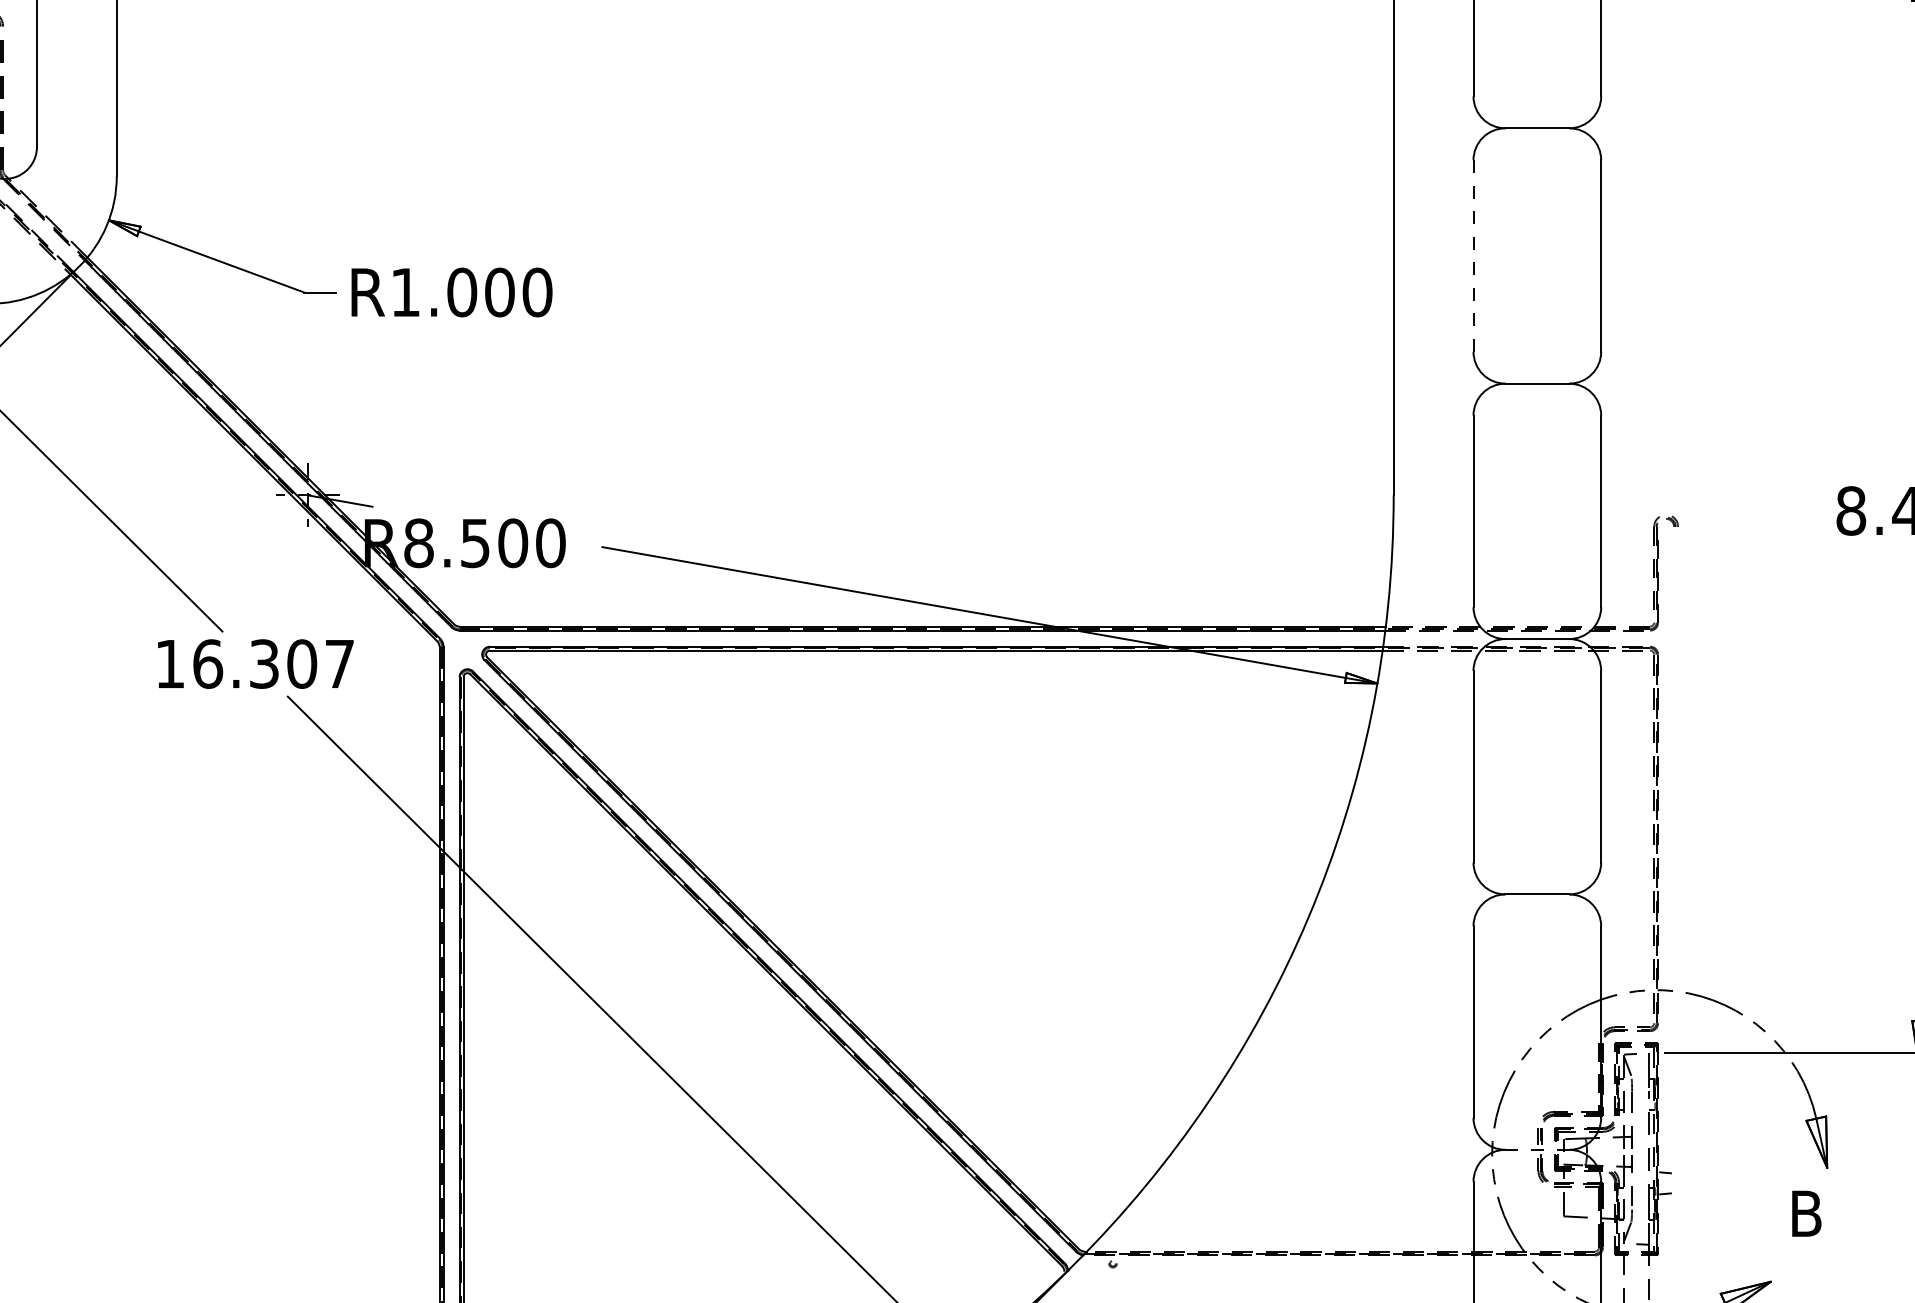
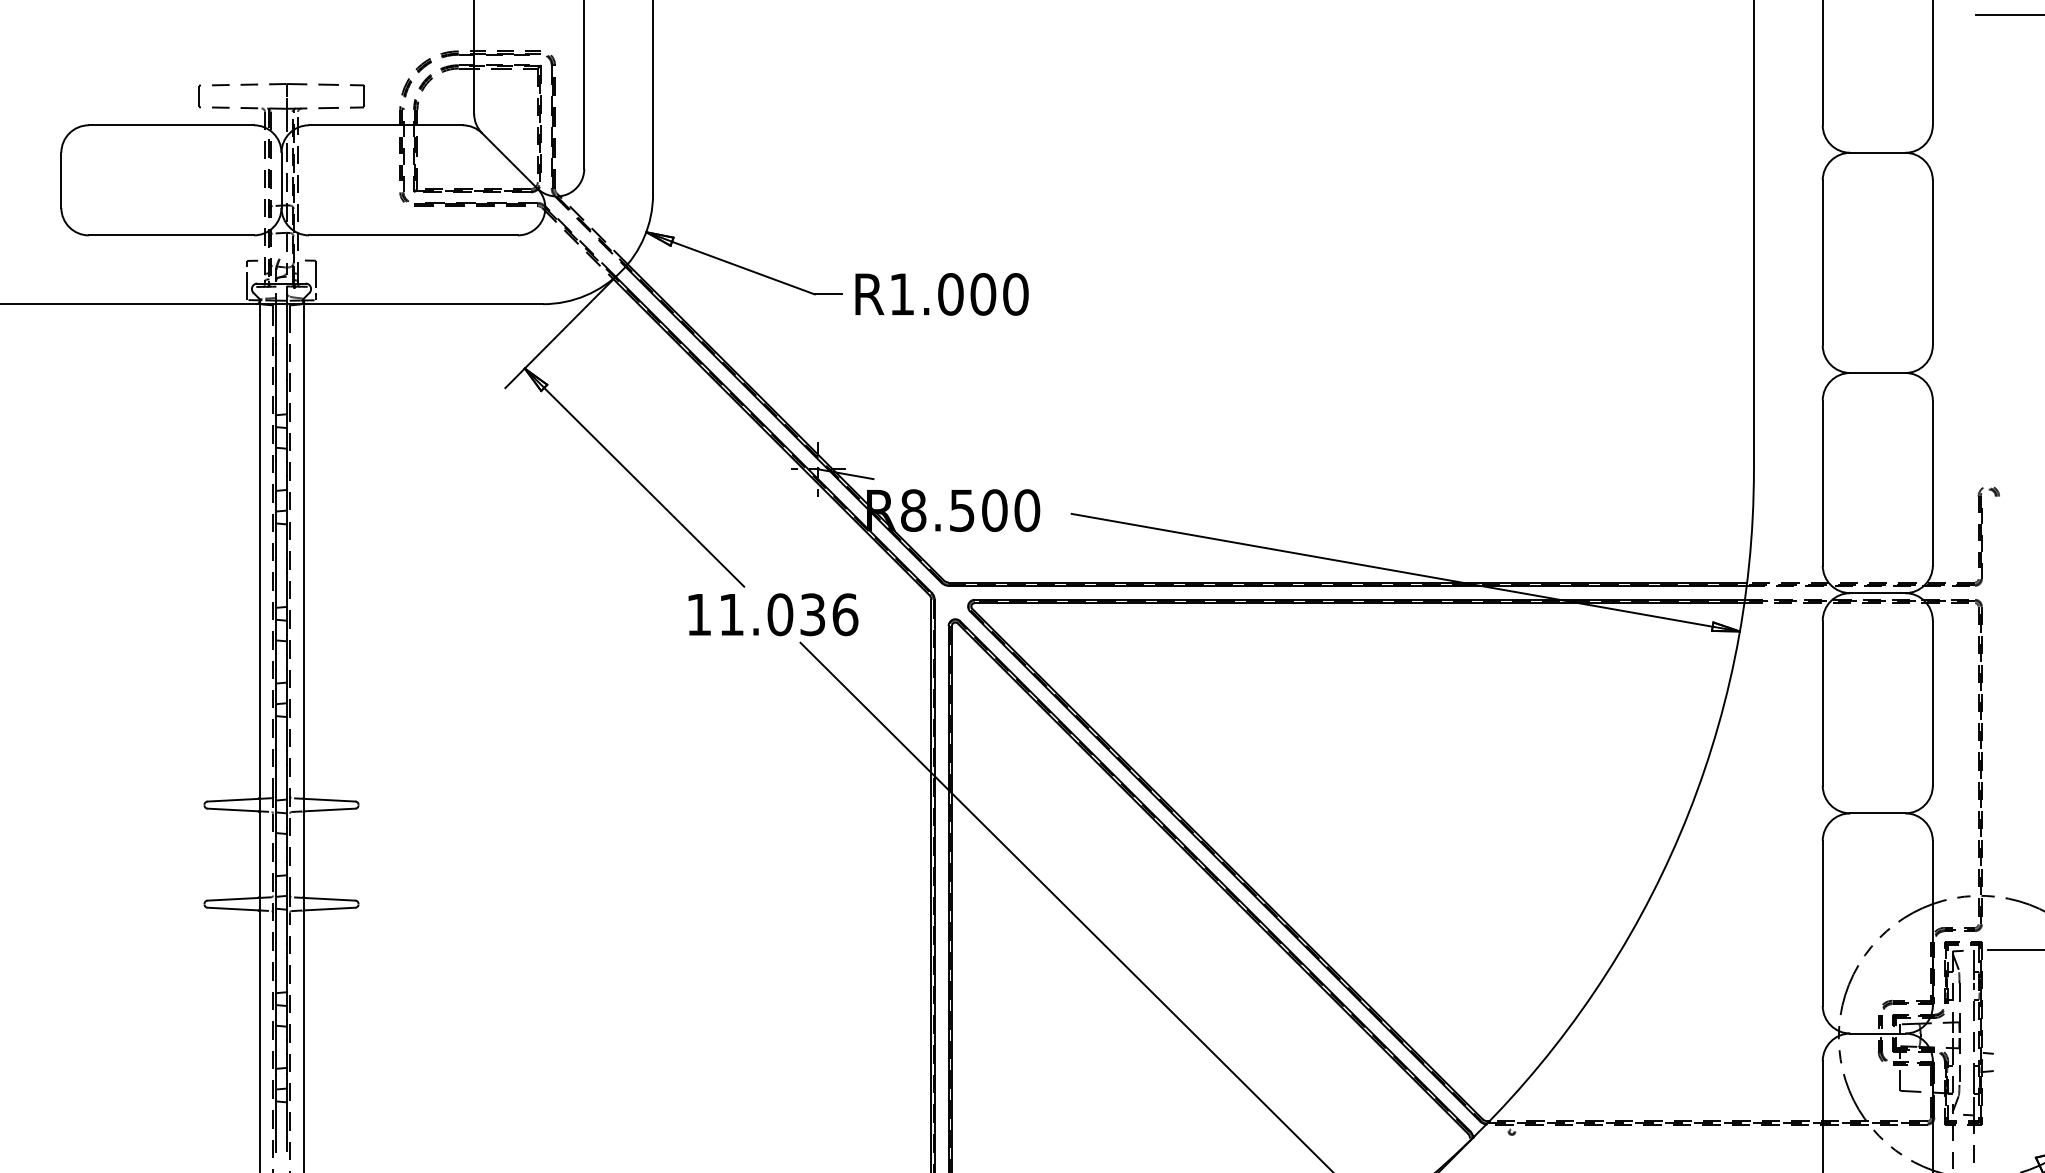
line: (1473, 255) -> (1822, 262), dashed -> solid
text: (273, 663) -> (788, 614), 16.307 -> 11.036
line: (1537, 1149) -> (1877, 1033), dashed -> solid

